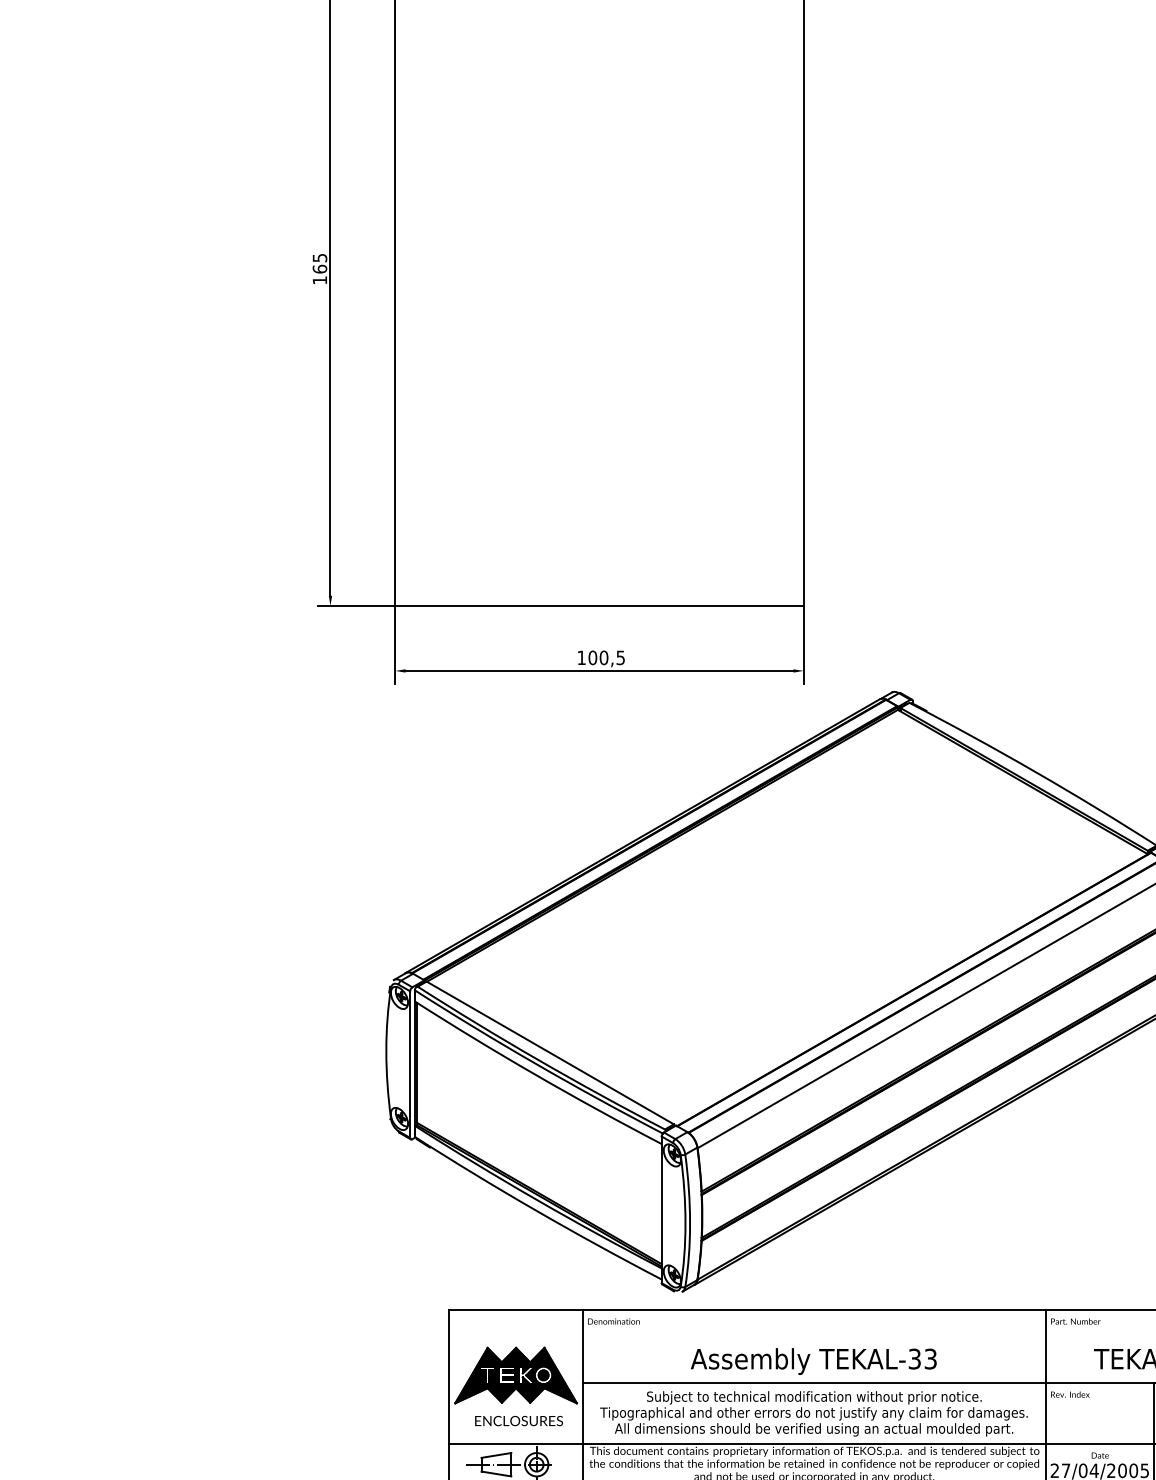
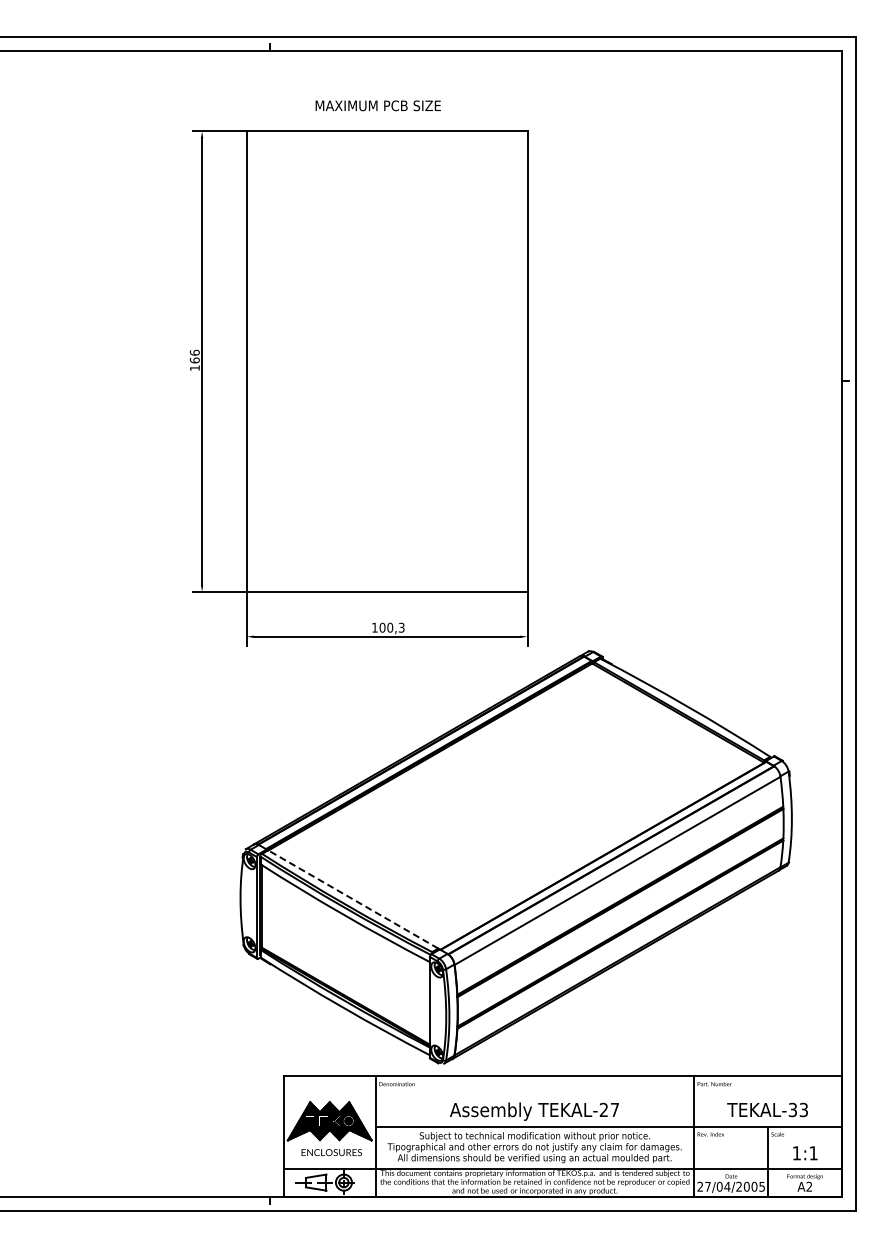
text: (319, 257) -> (194, 352), 165 -> 166
text: (620, 656) -> (401, 626), 100,5 -> 100,3
line: (549, 1053) -> (352, 899), solid -> dashed
text: (921, 1358) -> (608, 1109), TEKAL-33 -> TEKAL-27

